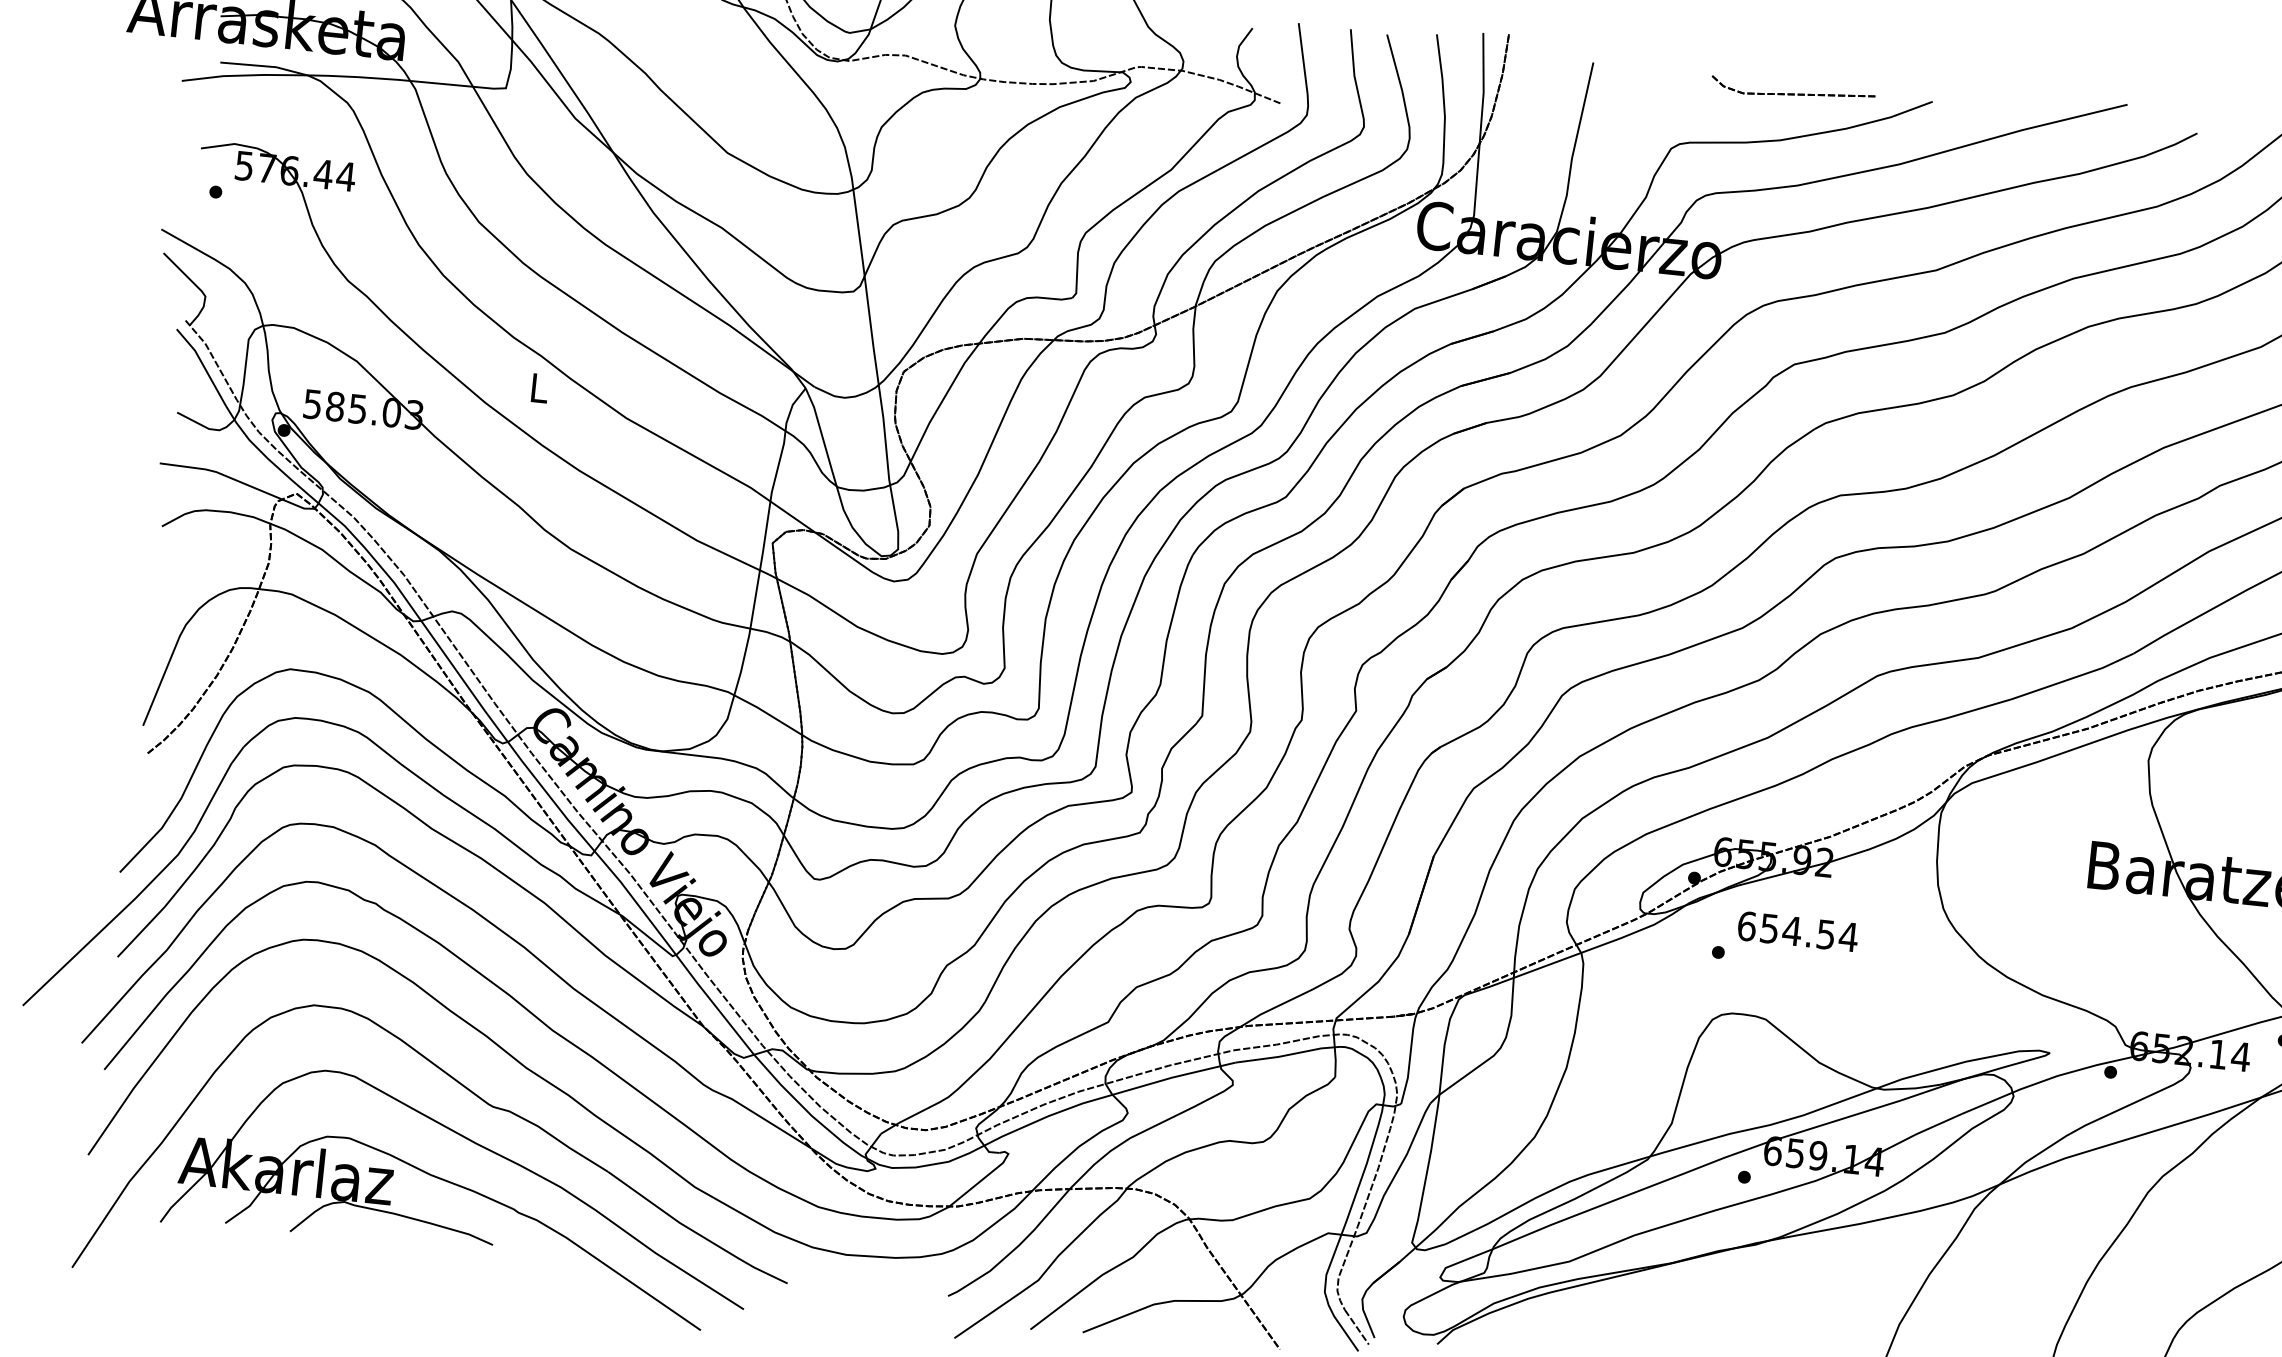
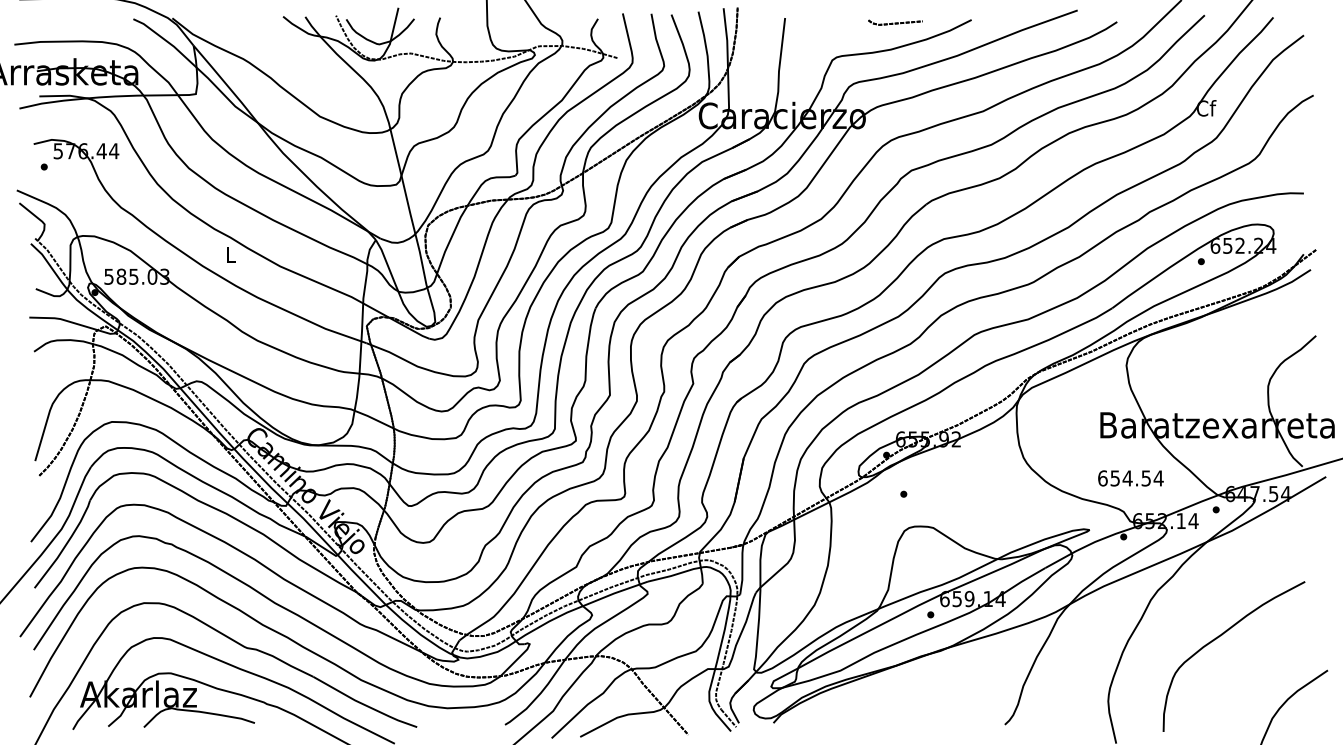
part: (1793, 91) -> (895, 22), size x0.6
text: (1797, 931) -> (1130, 478), moved

